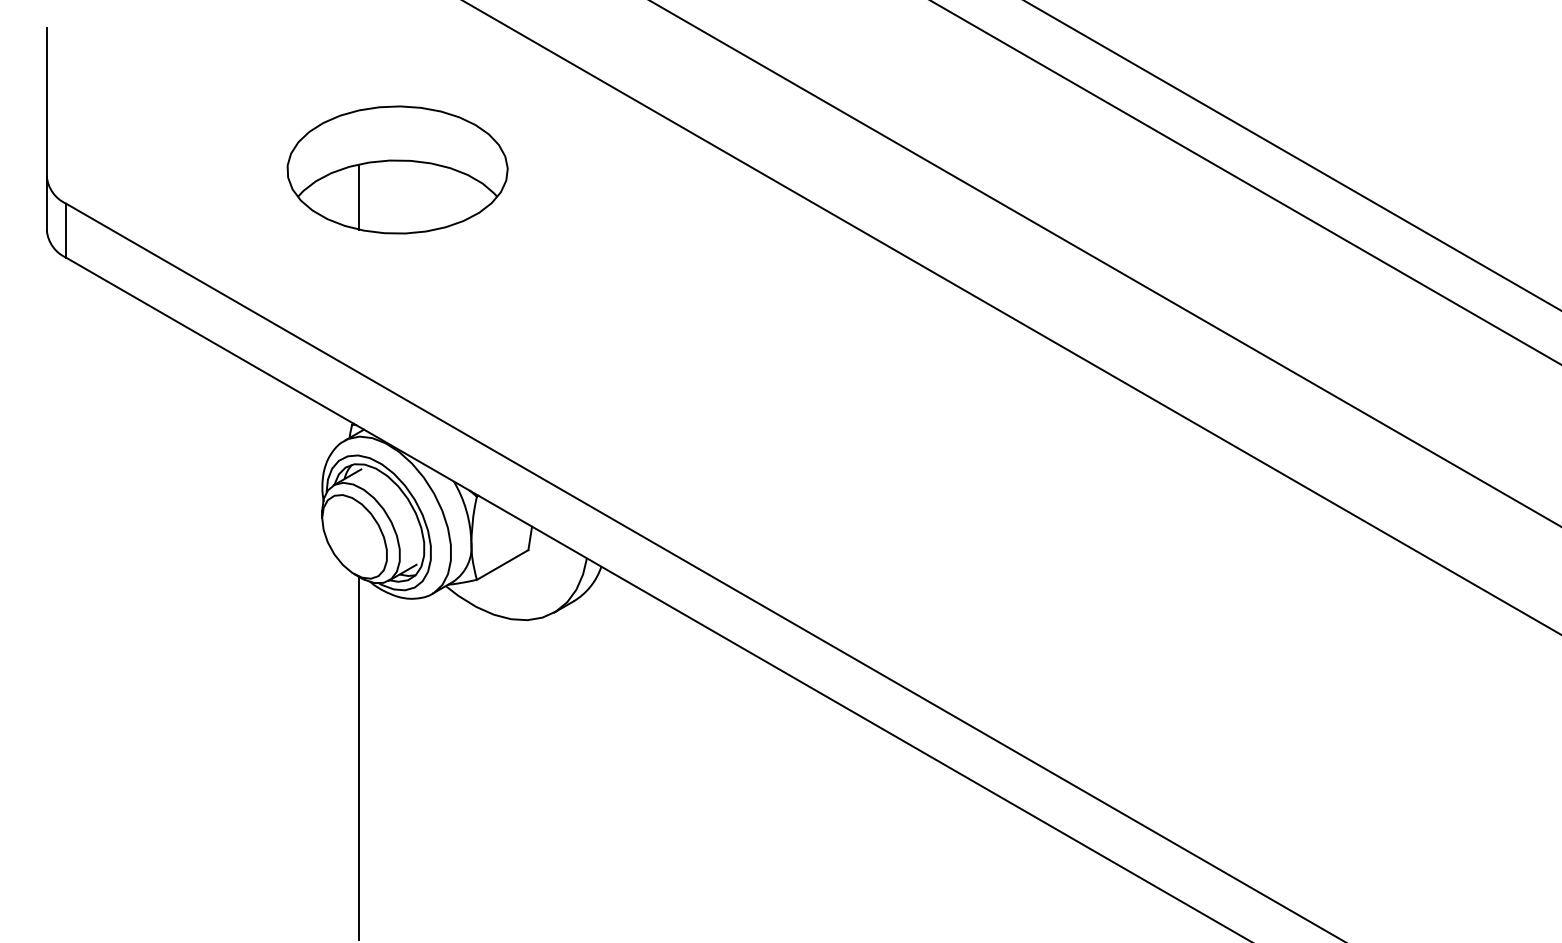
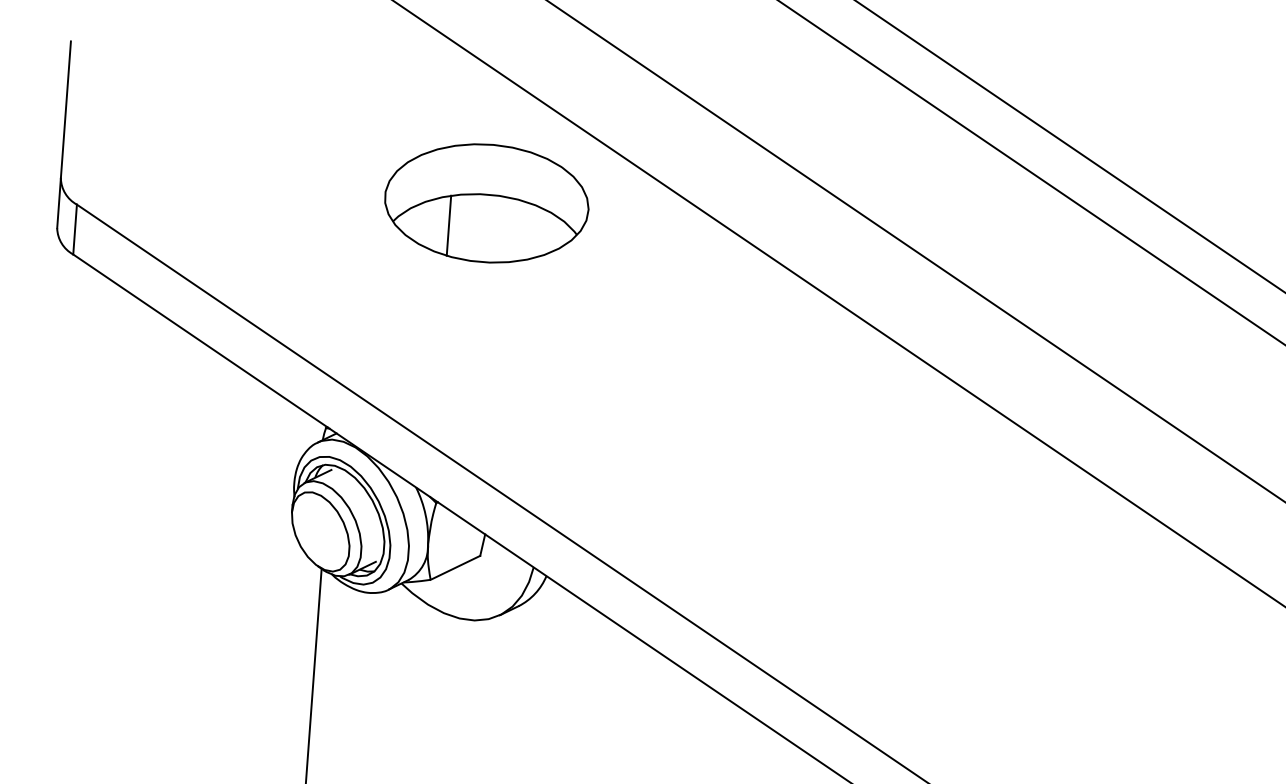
part: (397, 169) -> (486, 202), moved

